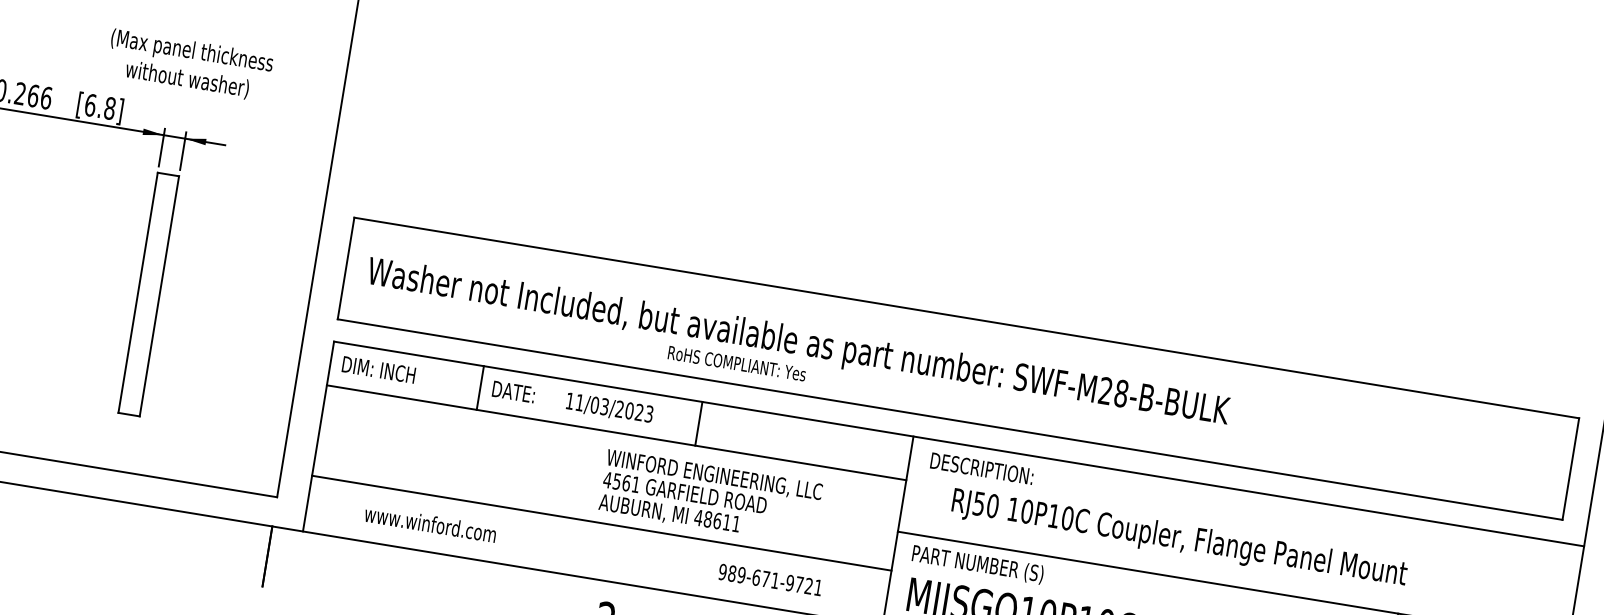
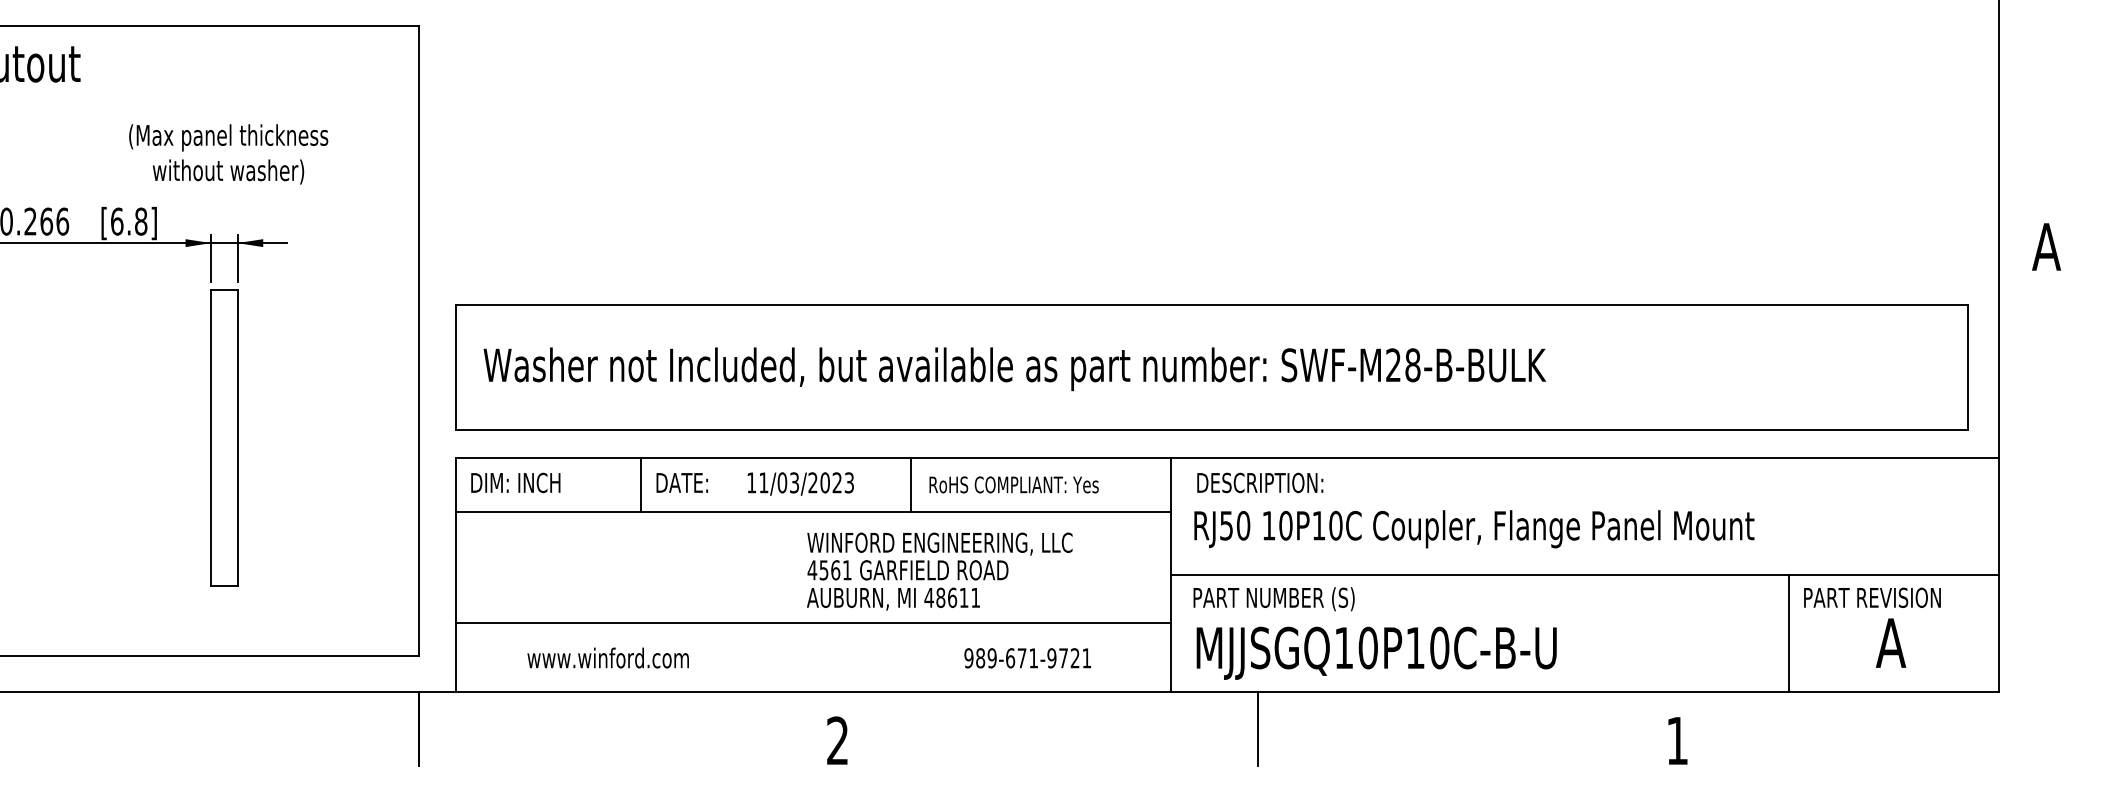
text: (736, 363) -> (1013, 484), moved
text: (1179, 539) -> (1474, 529), moved

